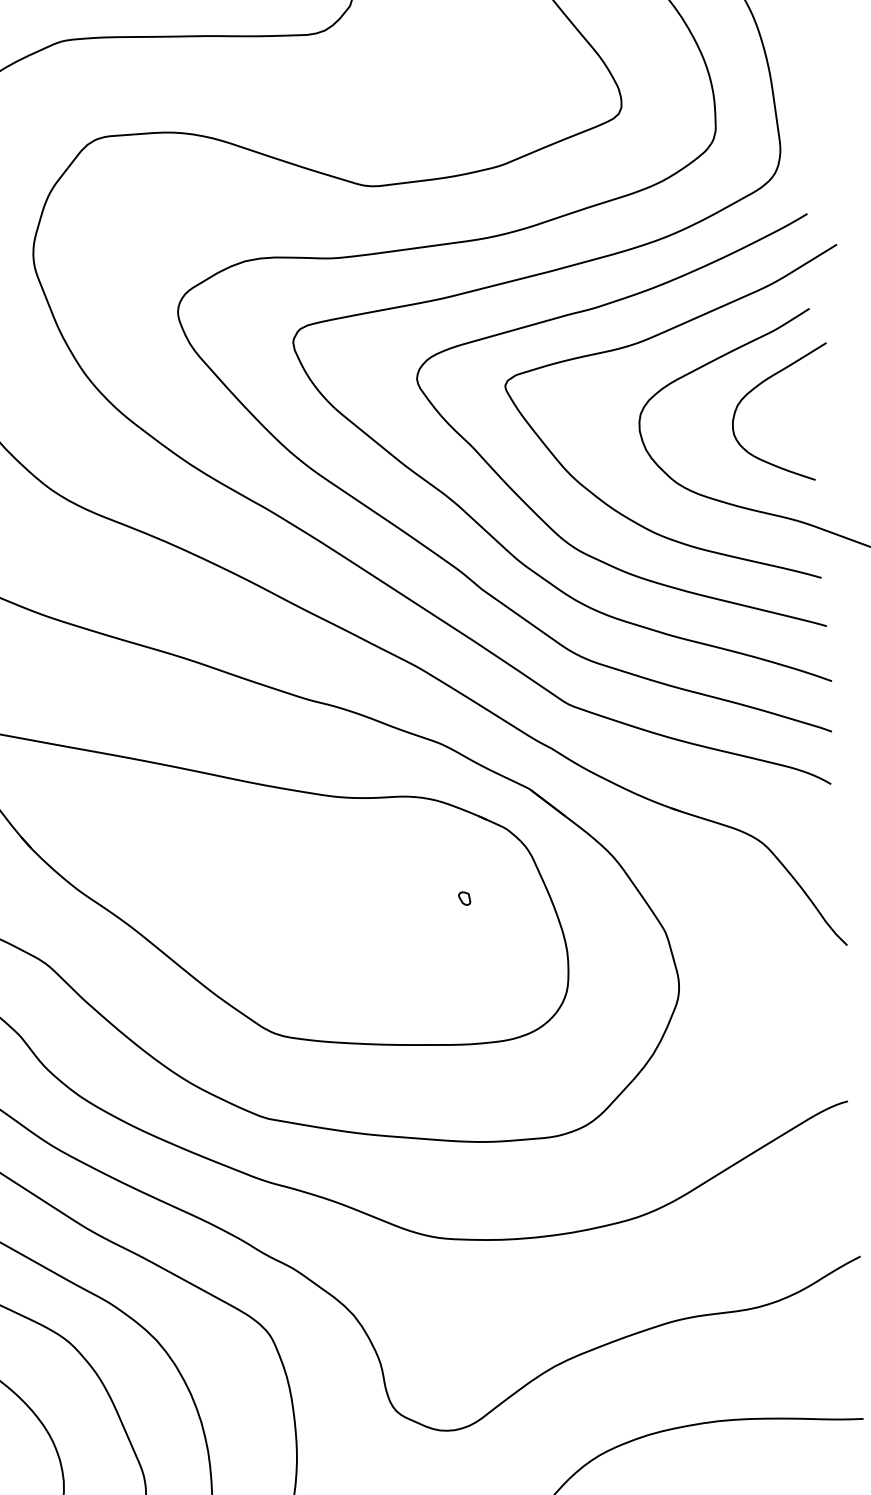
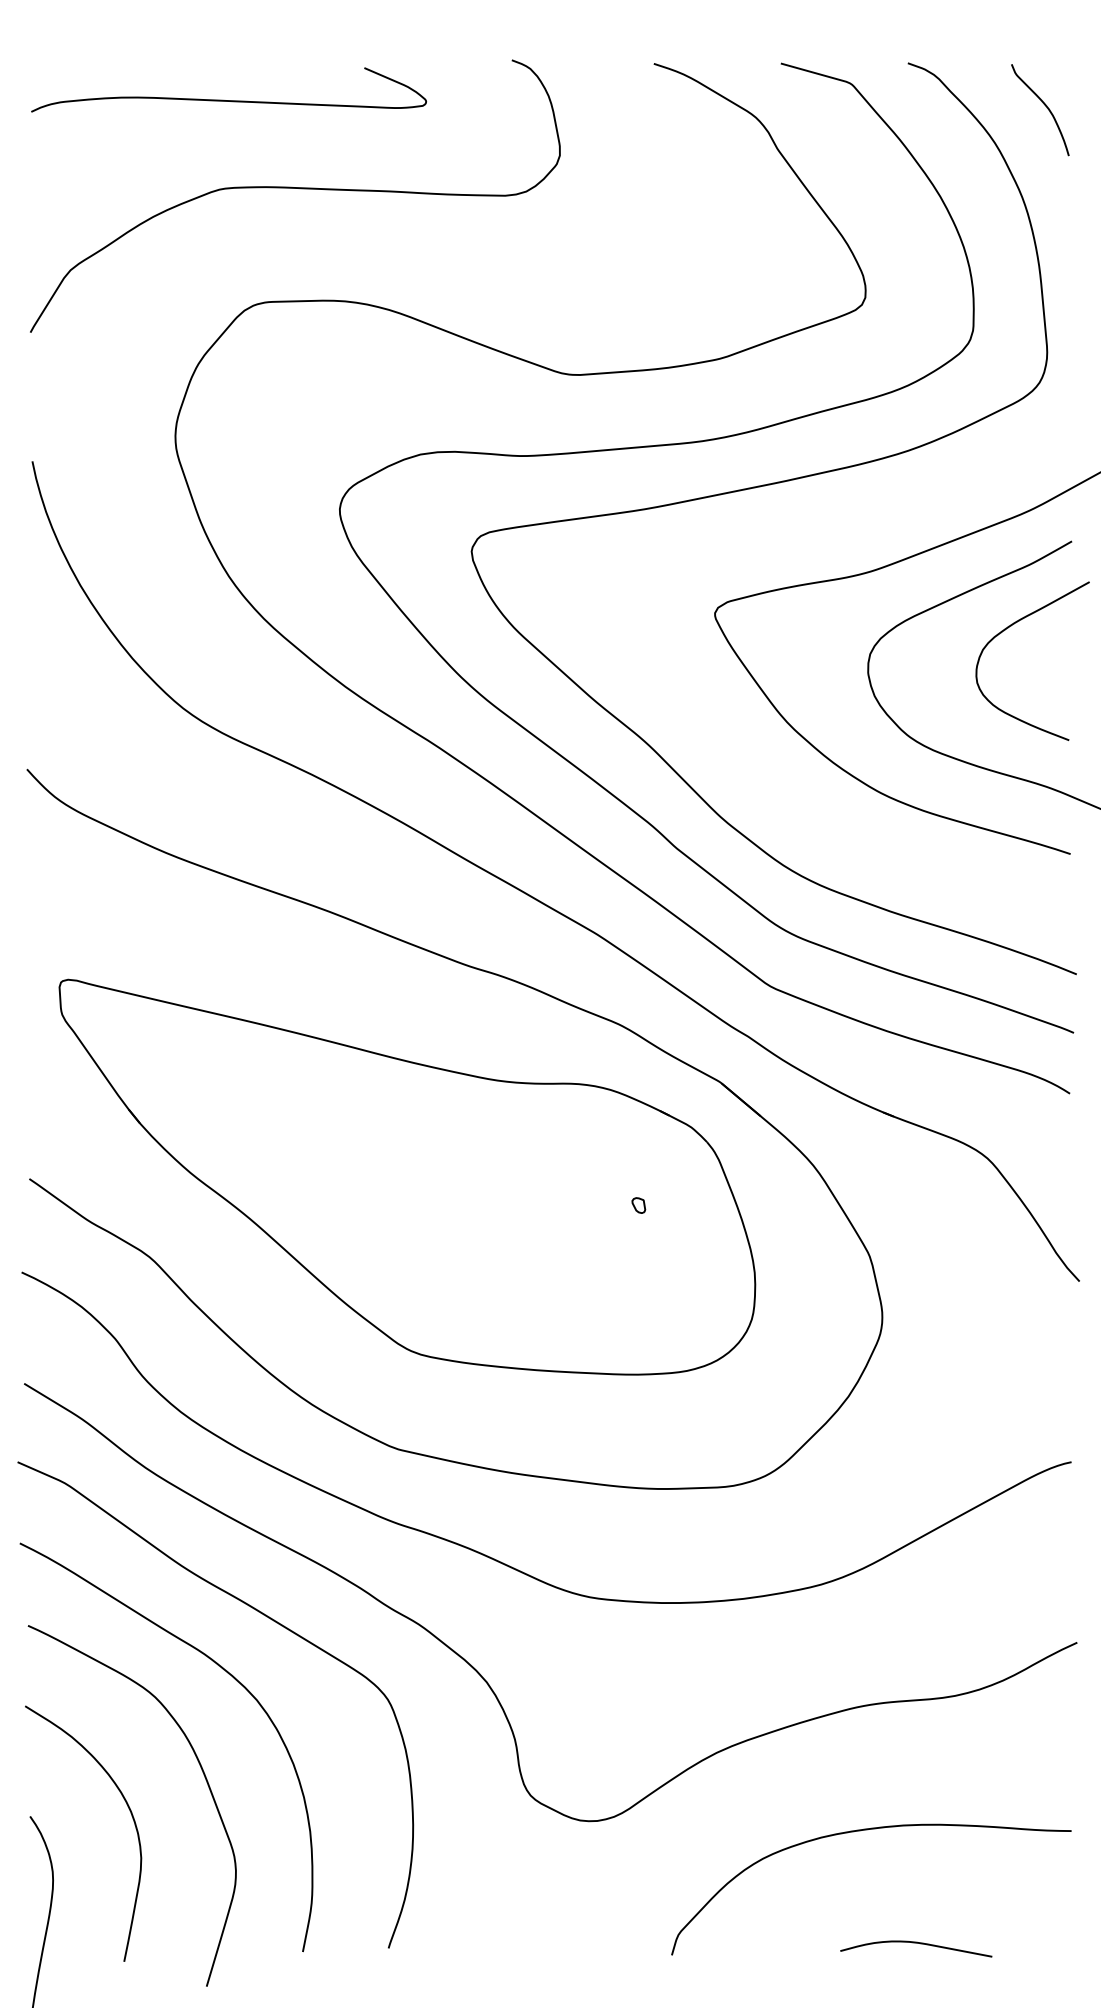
curve: (539, 516) -> (747, 766), removed

